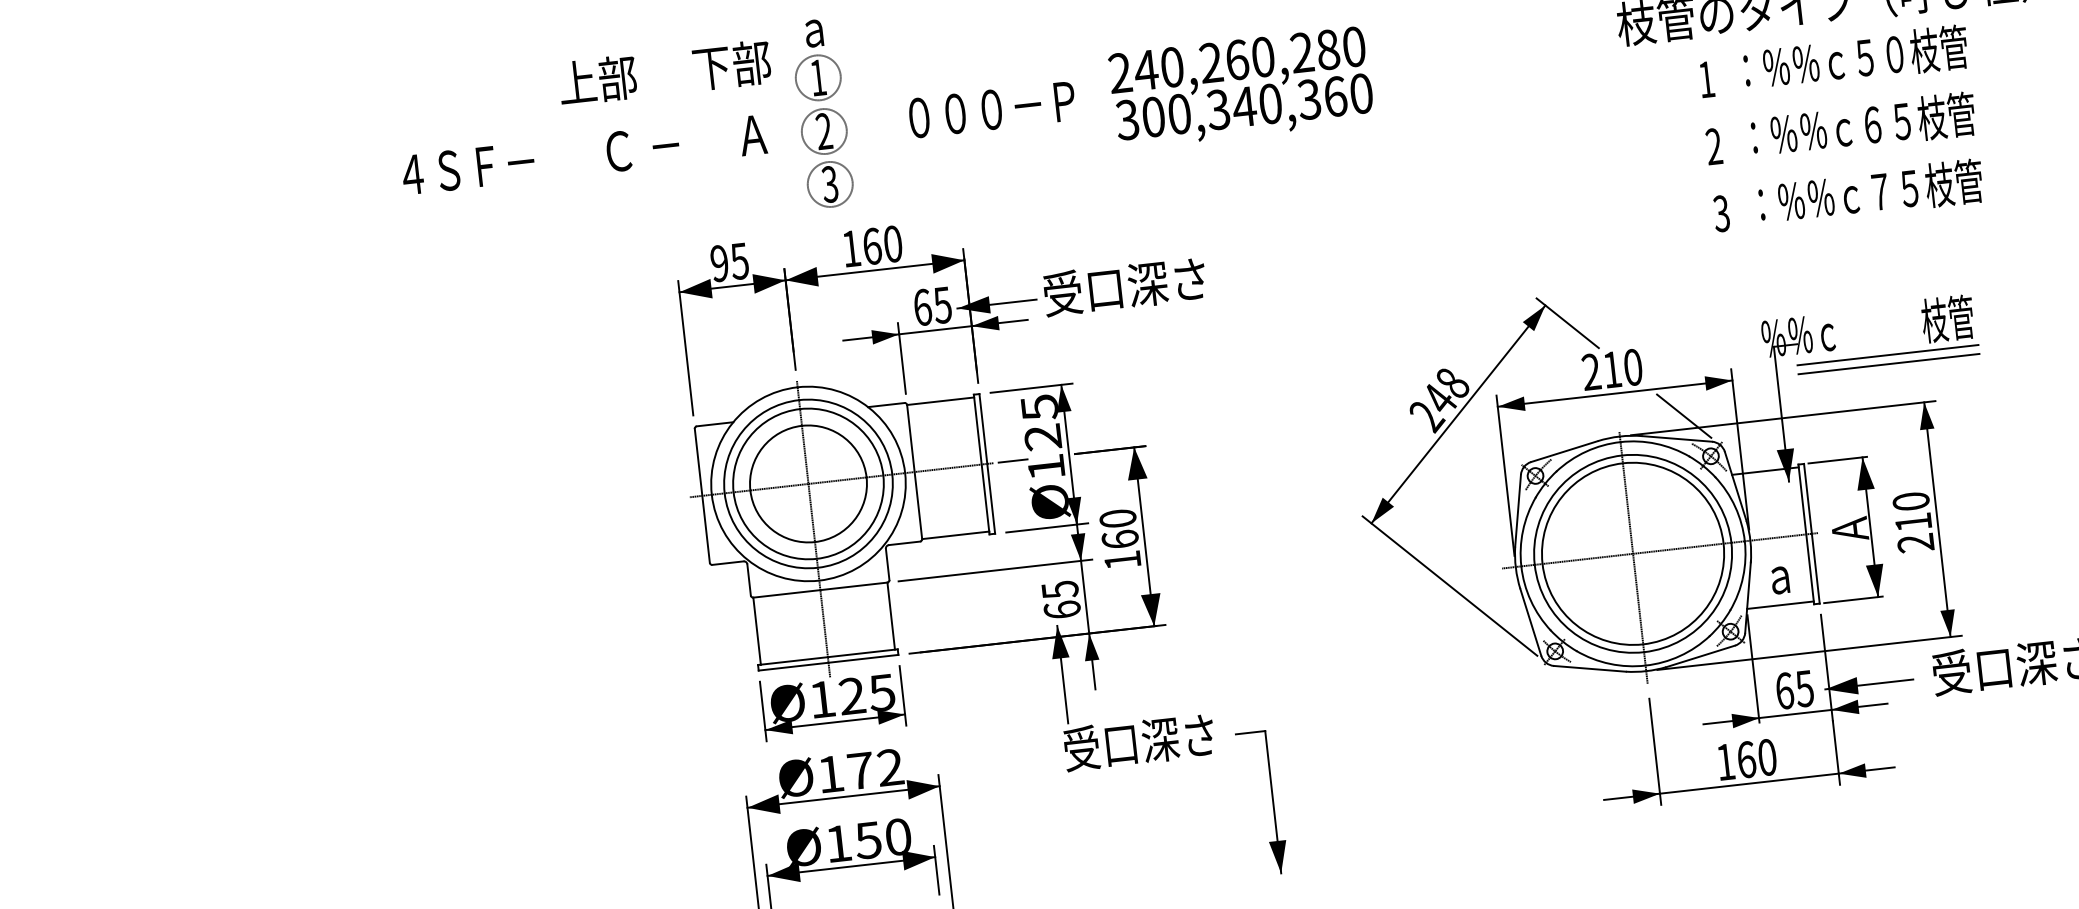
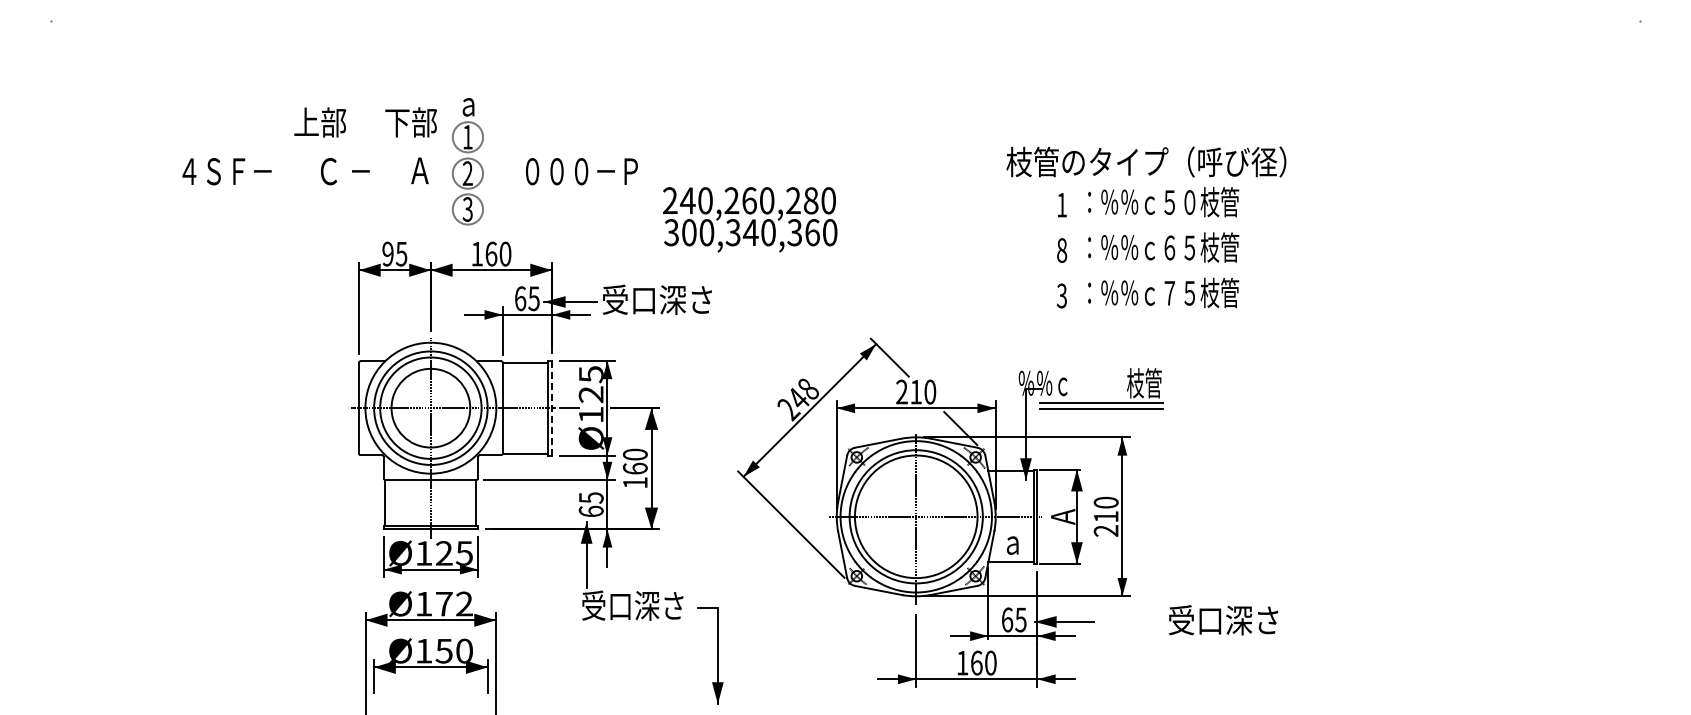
text: (1241, 87) -> (750, 219), moved
text: (1714, 146) -> (1062, 250), 2 -> 8
line: (987, 462) -> (552, 407), solid -> dashed
part: (1682, 541) -> (950, 512), moved

